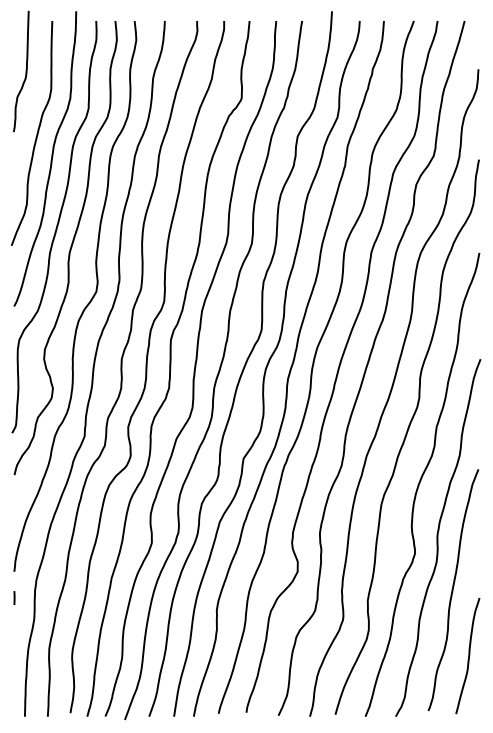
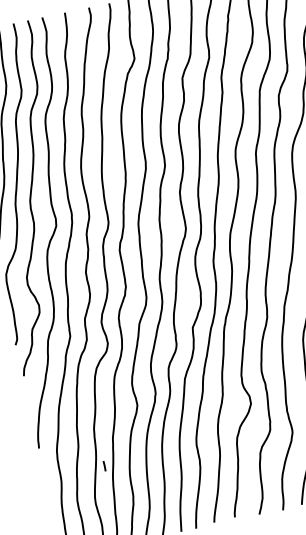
line: (14, 597) -> (104, 465), moved

